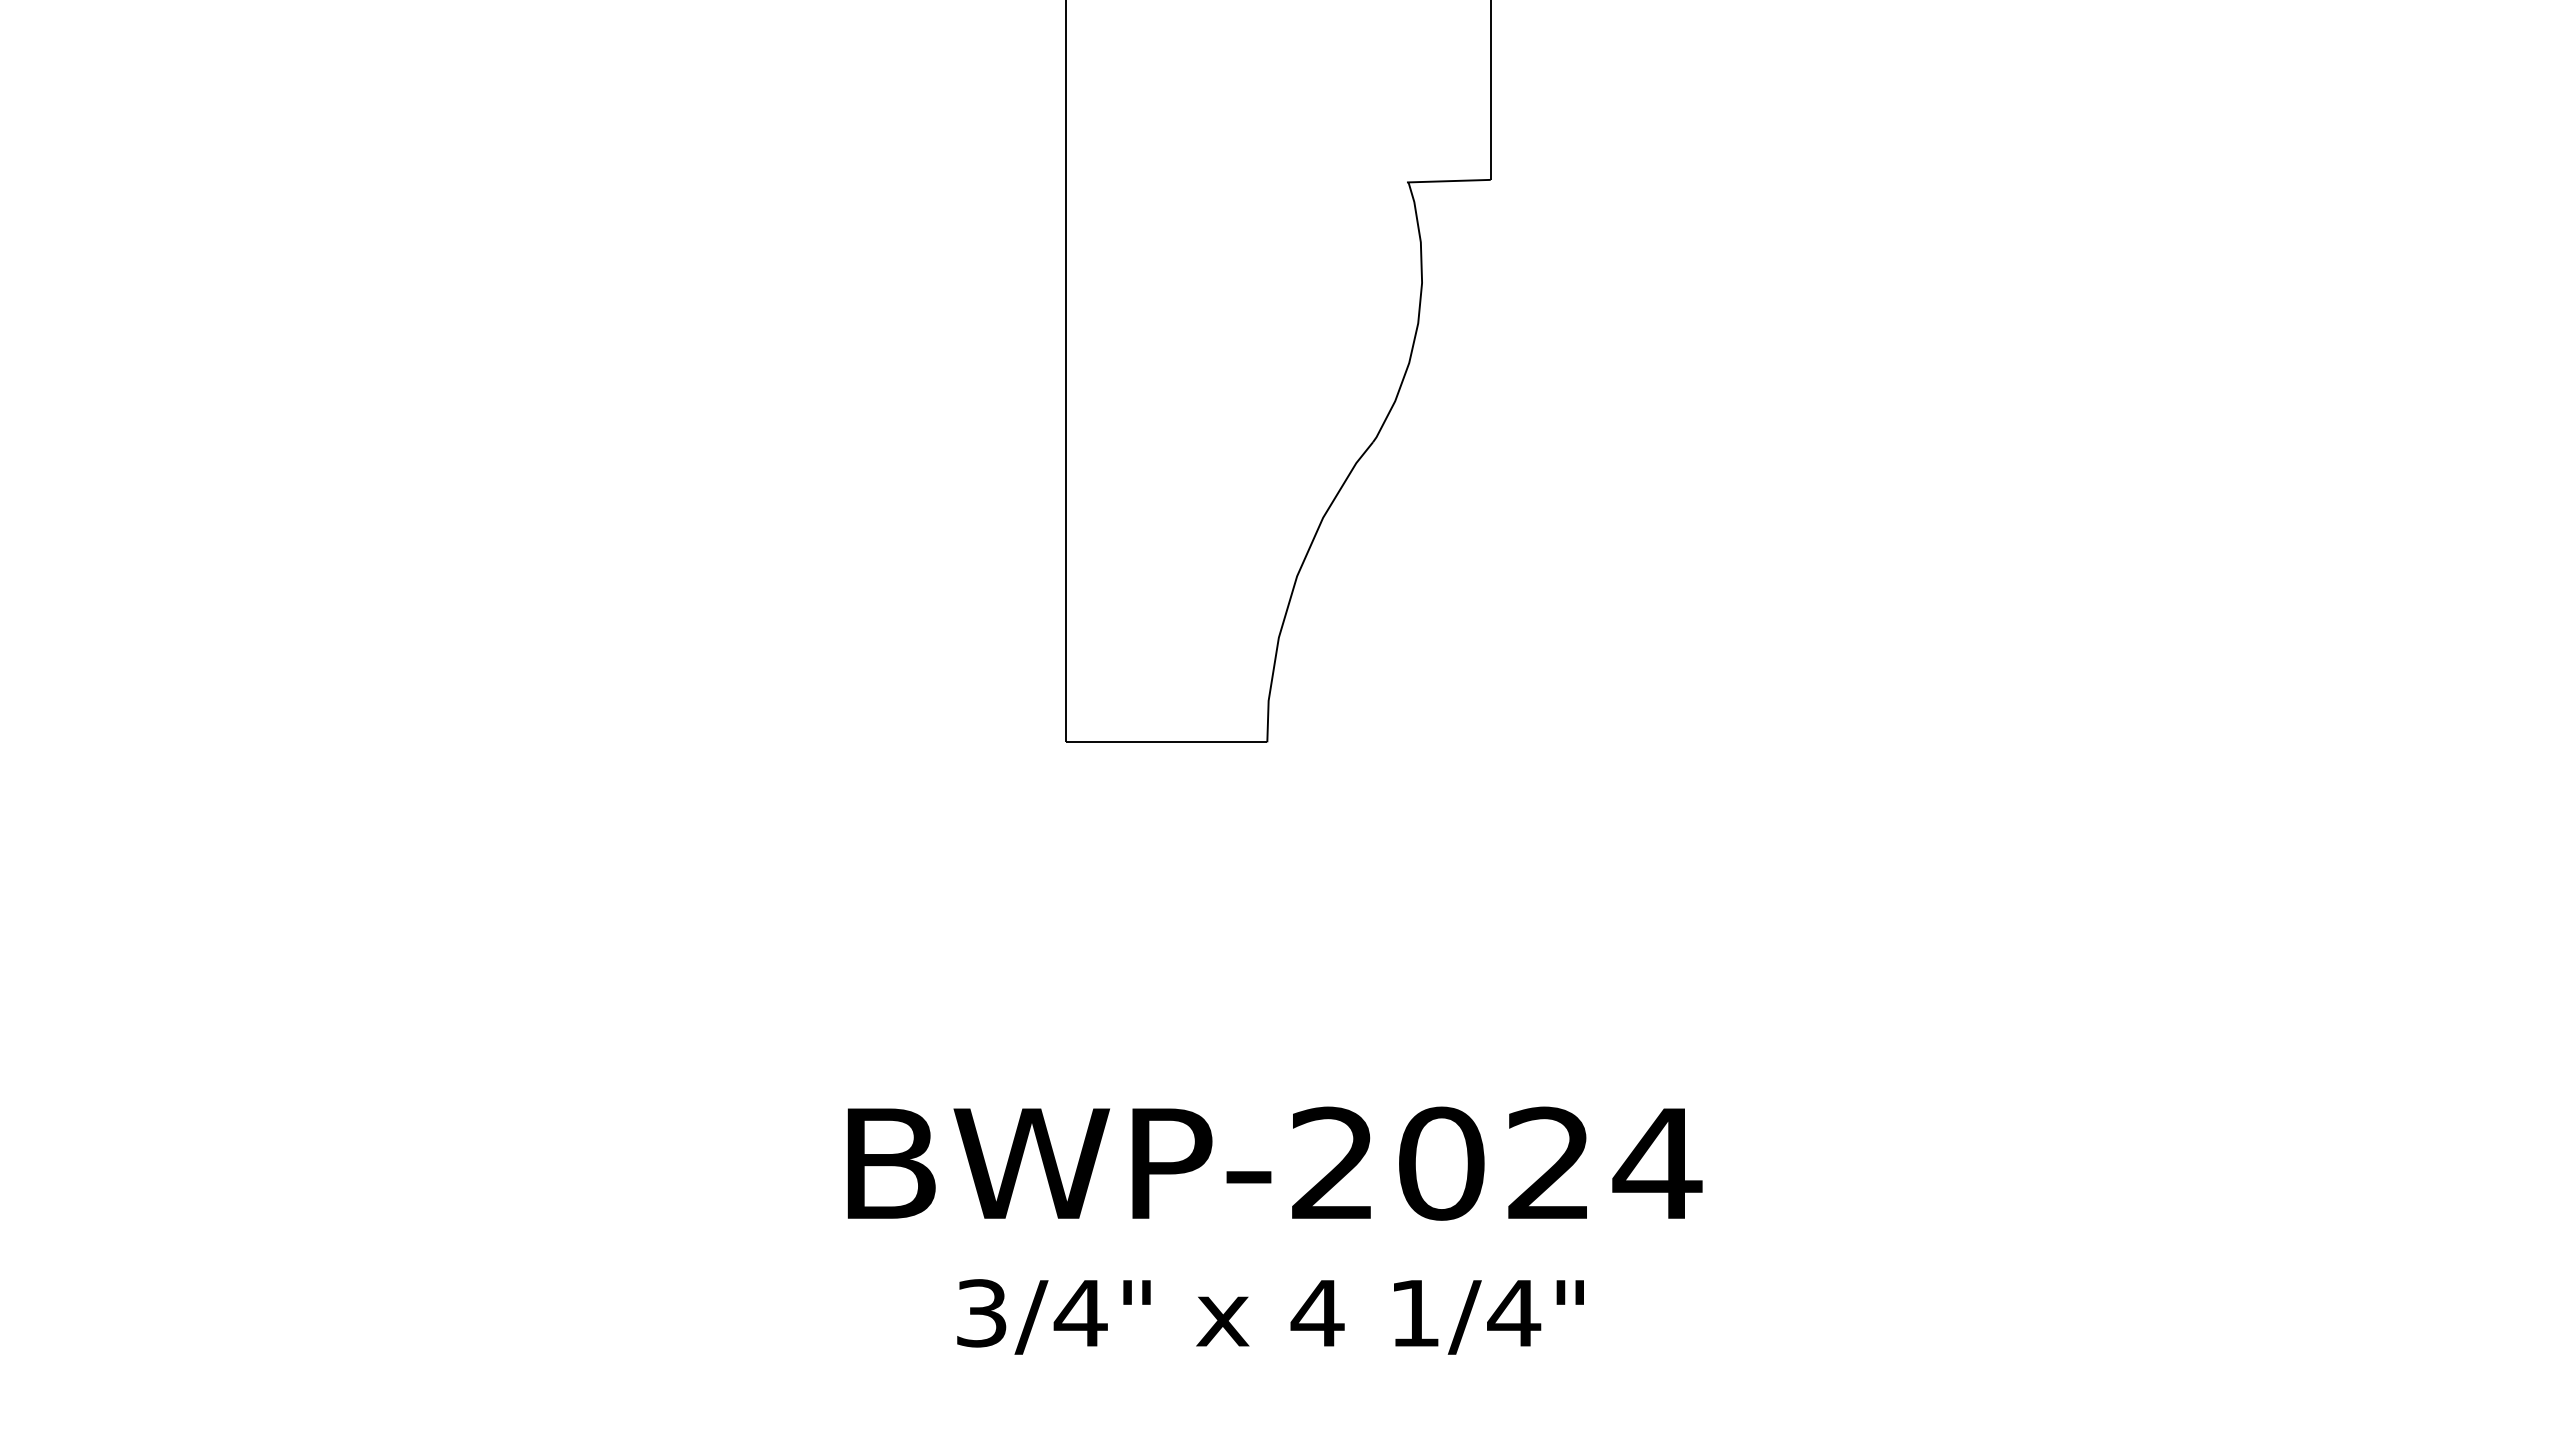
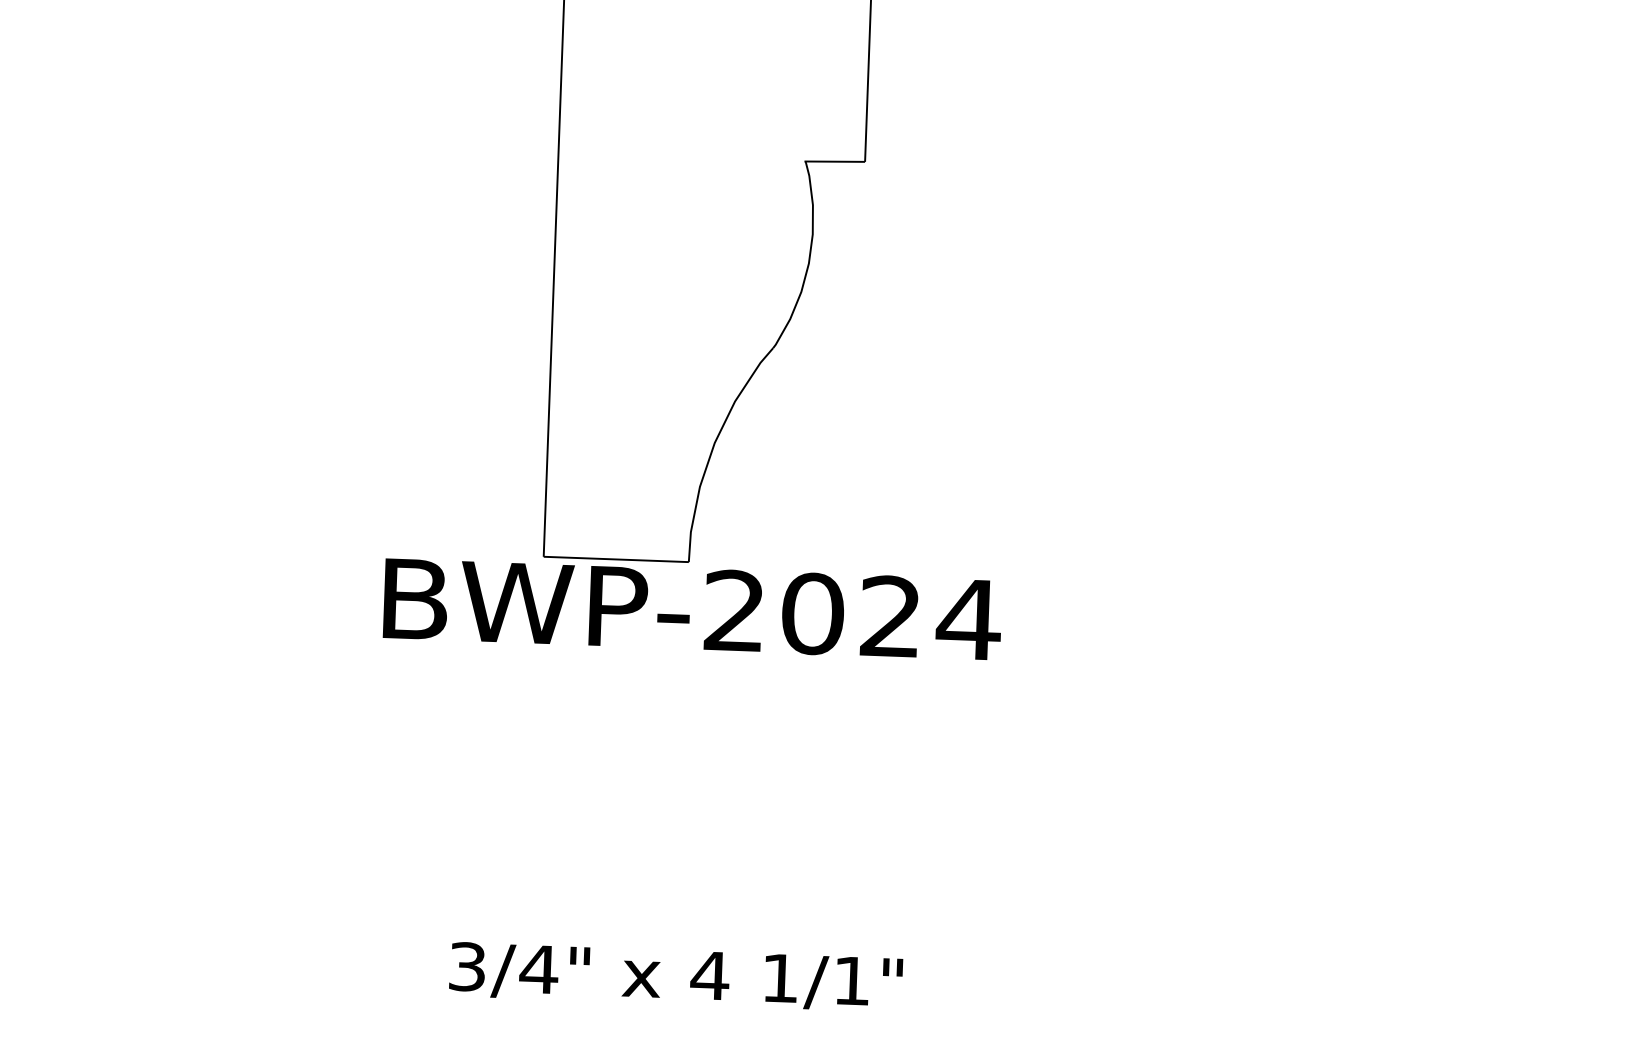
text: (1274, 1163) -> (692, 609), moved
text: (1514, 1313) -> (852, 981), 1/4" -> 1/1"

